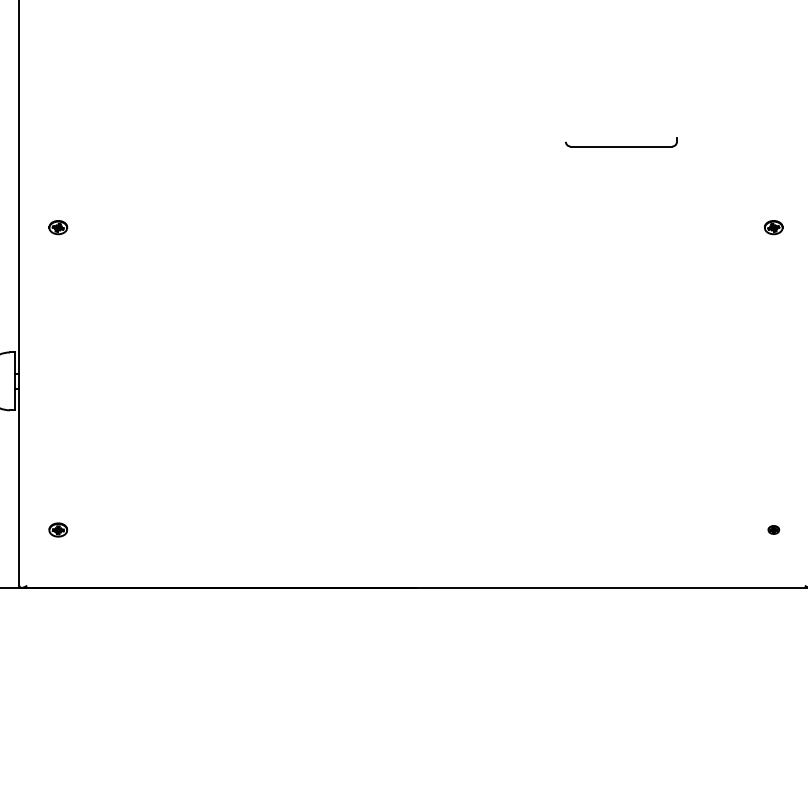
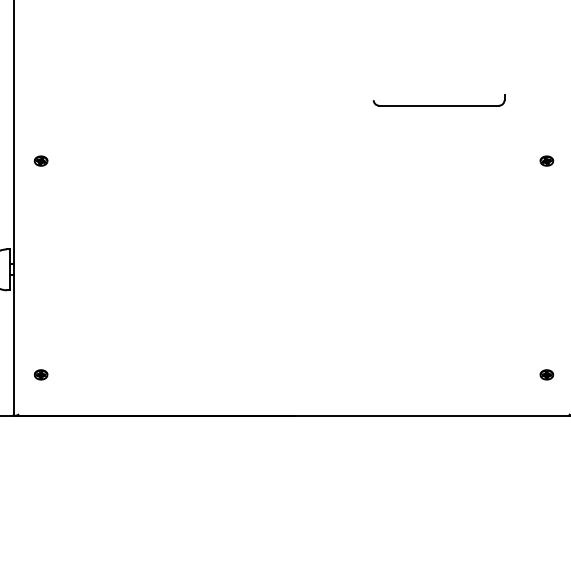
part: (621, 142) -> (439, 100), size x1.67
part: (773, 529) -> (546, 374), size x1.67

